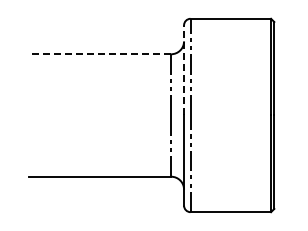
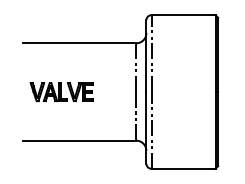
line: (99, 54) -> (79, 43), dashed -> solid
line: (184, 69) -> (146, 55), dashed -> solid
part: (77, 115) -> (61, 92), added

